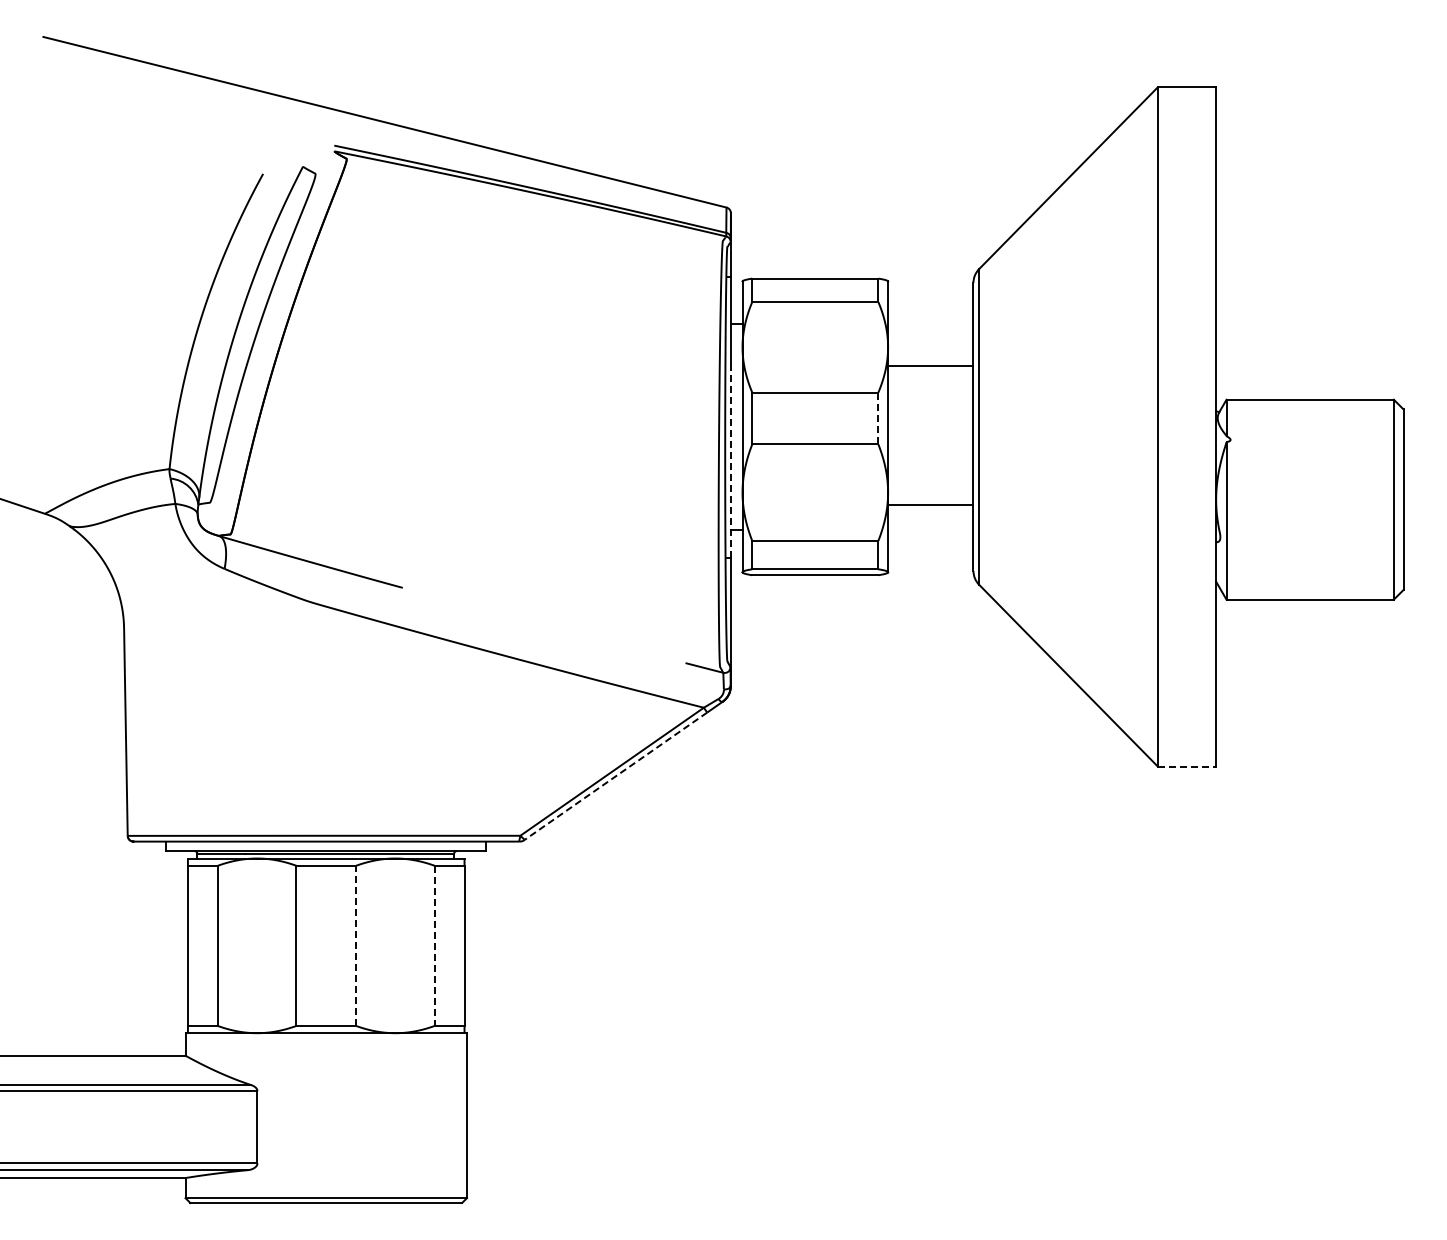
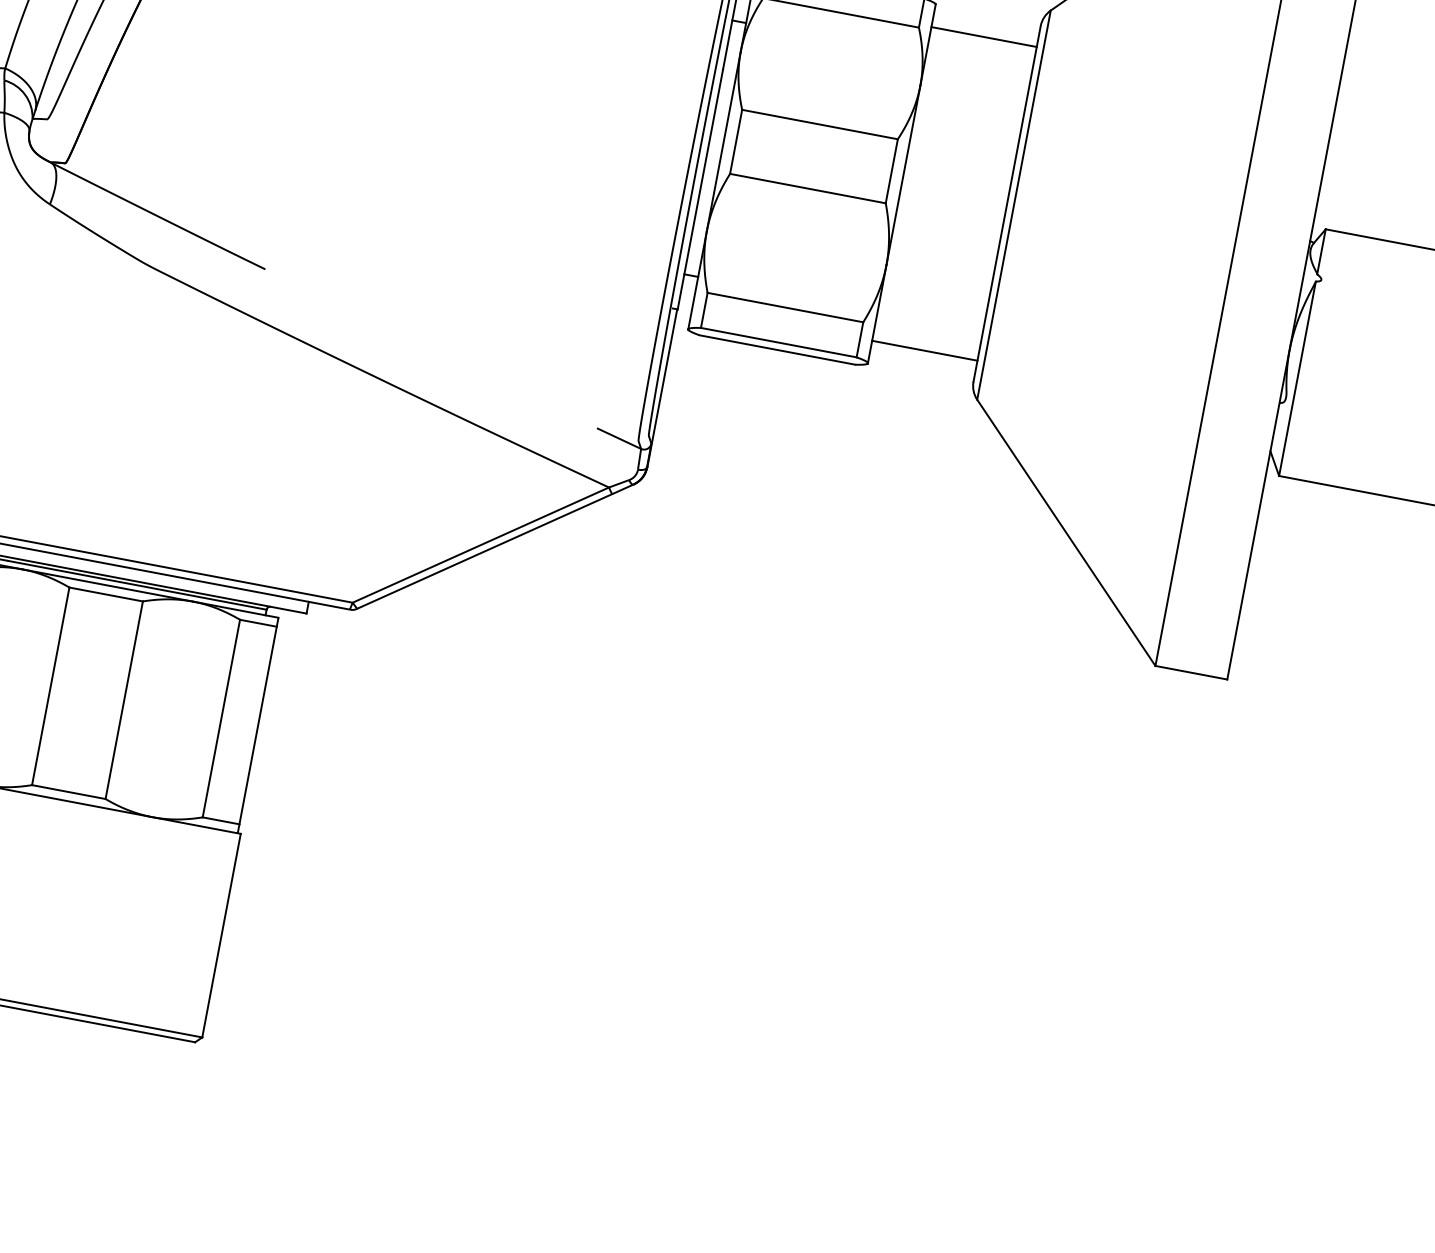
line: (930, 365) -> (983, 36), moved
line: (878, 418) -> (891, 171), dashed -> solid
line: (731, 461) -> (700, 190), dashed -> solid
line: (930, 505) -> (924, 351), moved
line: (1187, 766) -> (1192, 672), dashed -> solid
line: (615, 776) -> (483, 551), dashed -> solid
line: (356, 945) -> (124, 699), dashed -> solid
line: (434, 946) -> (220, 719), dashed -> solid

